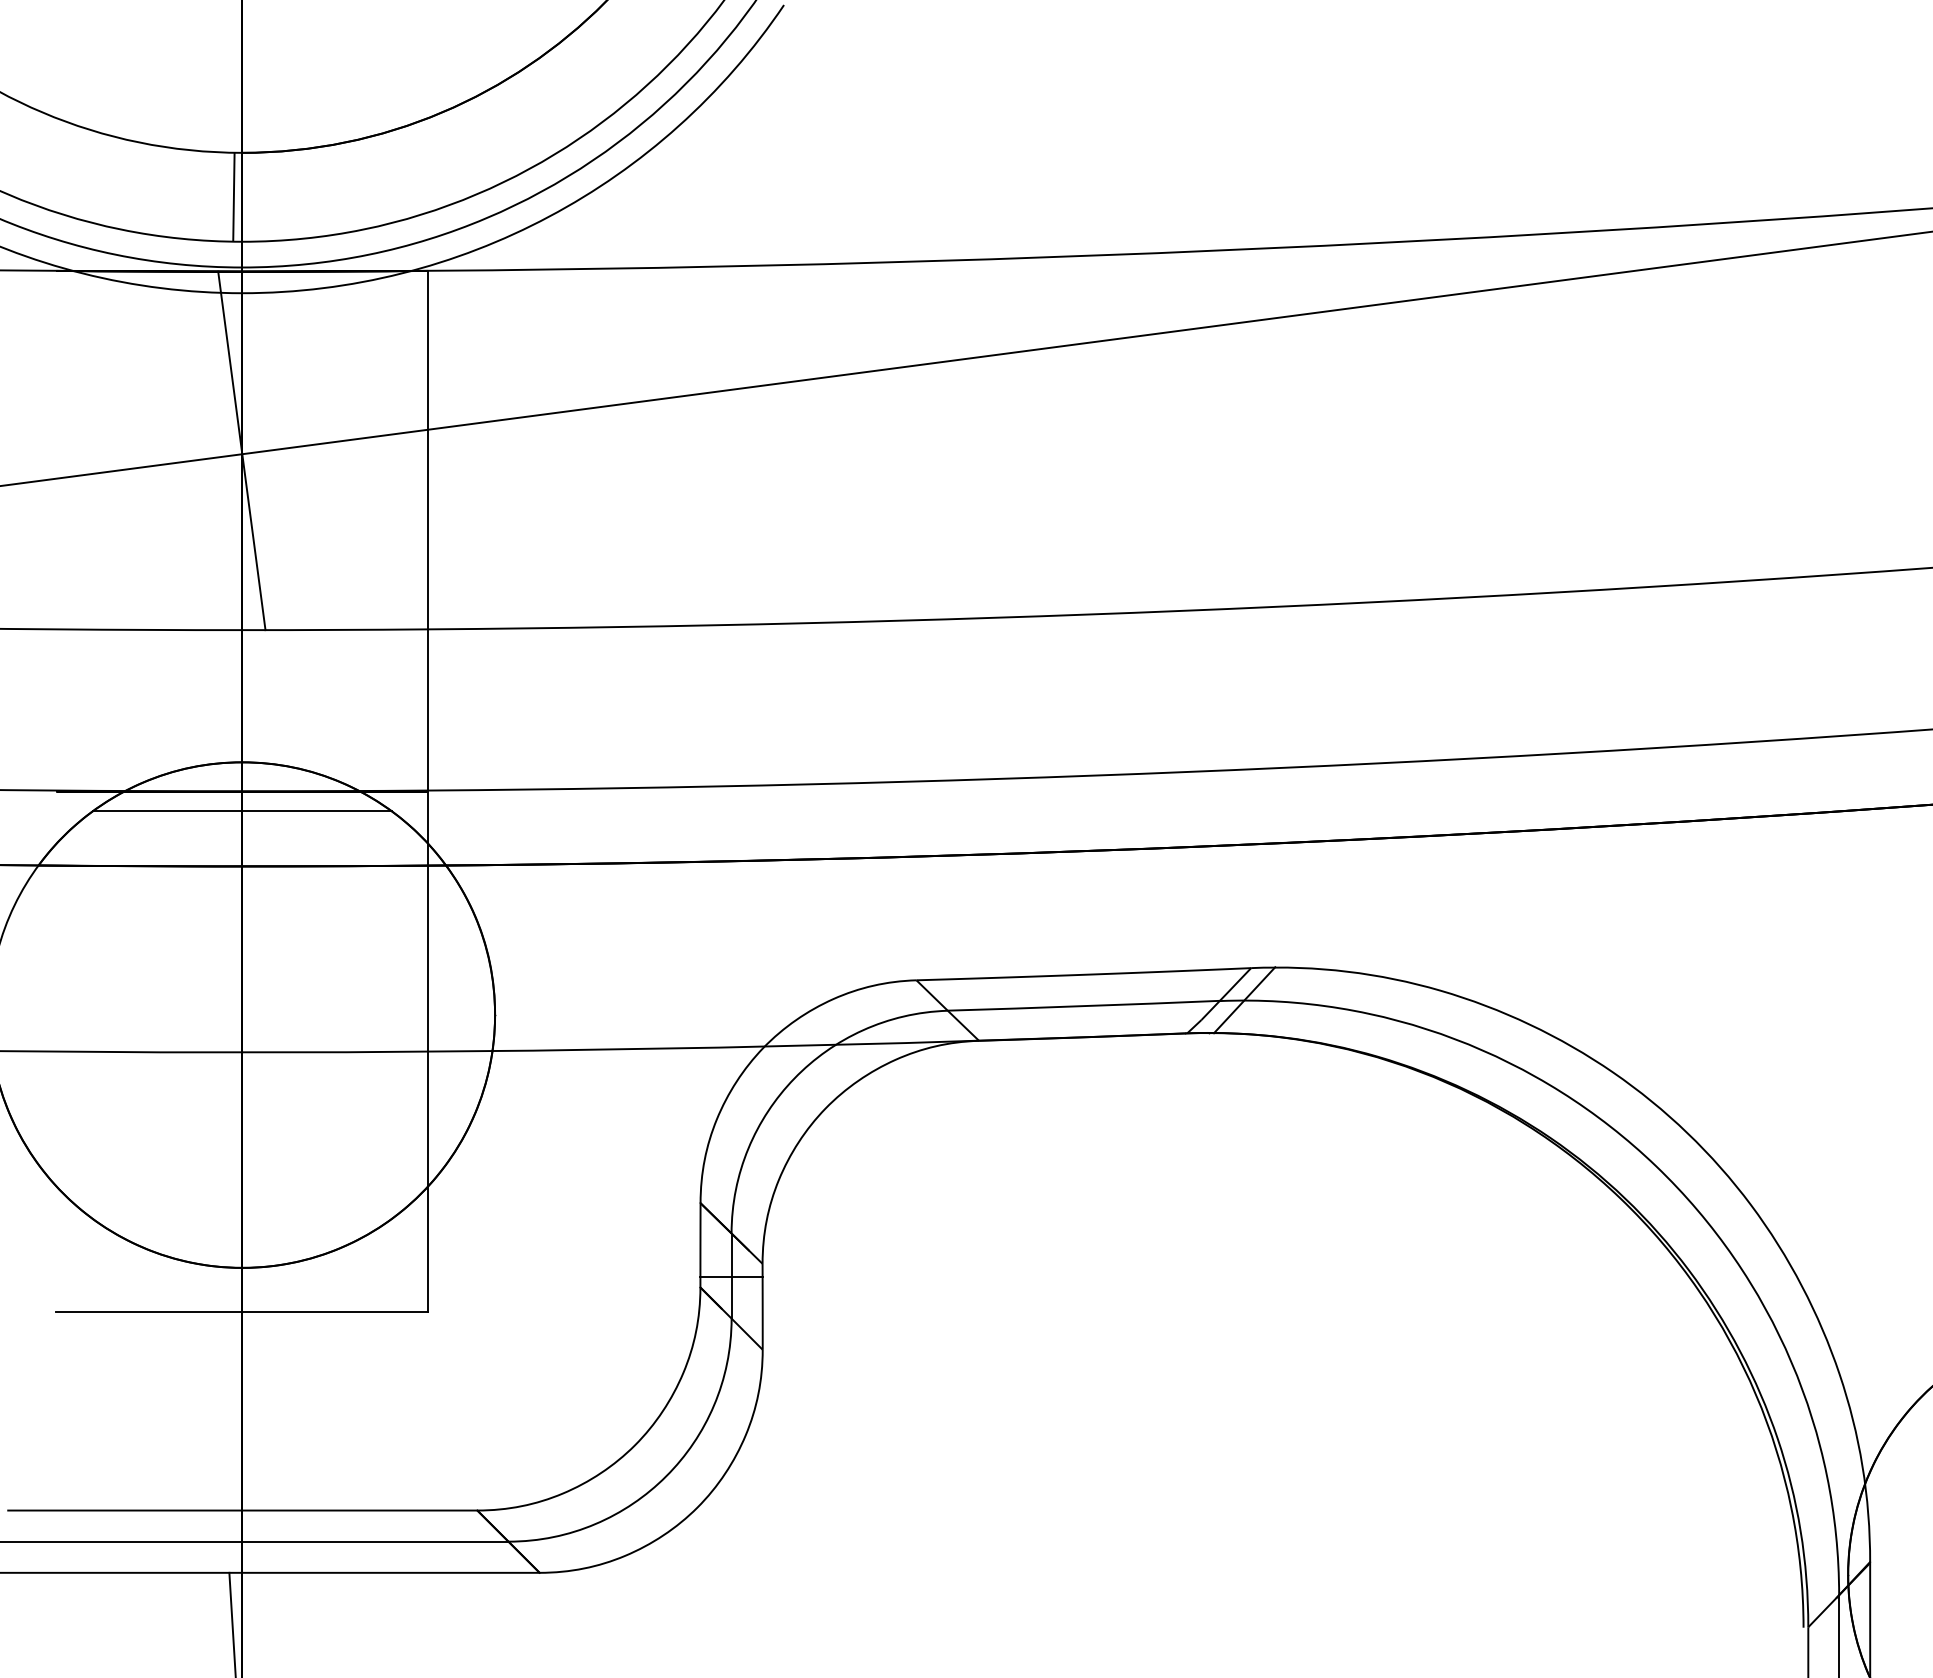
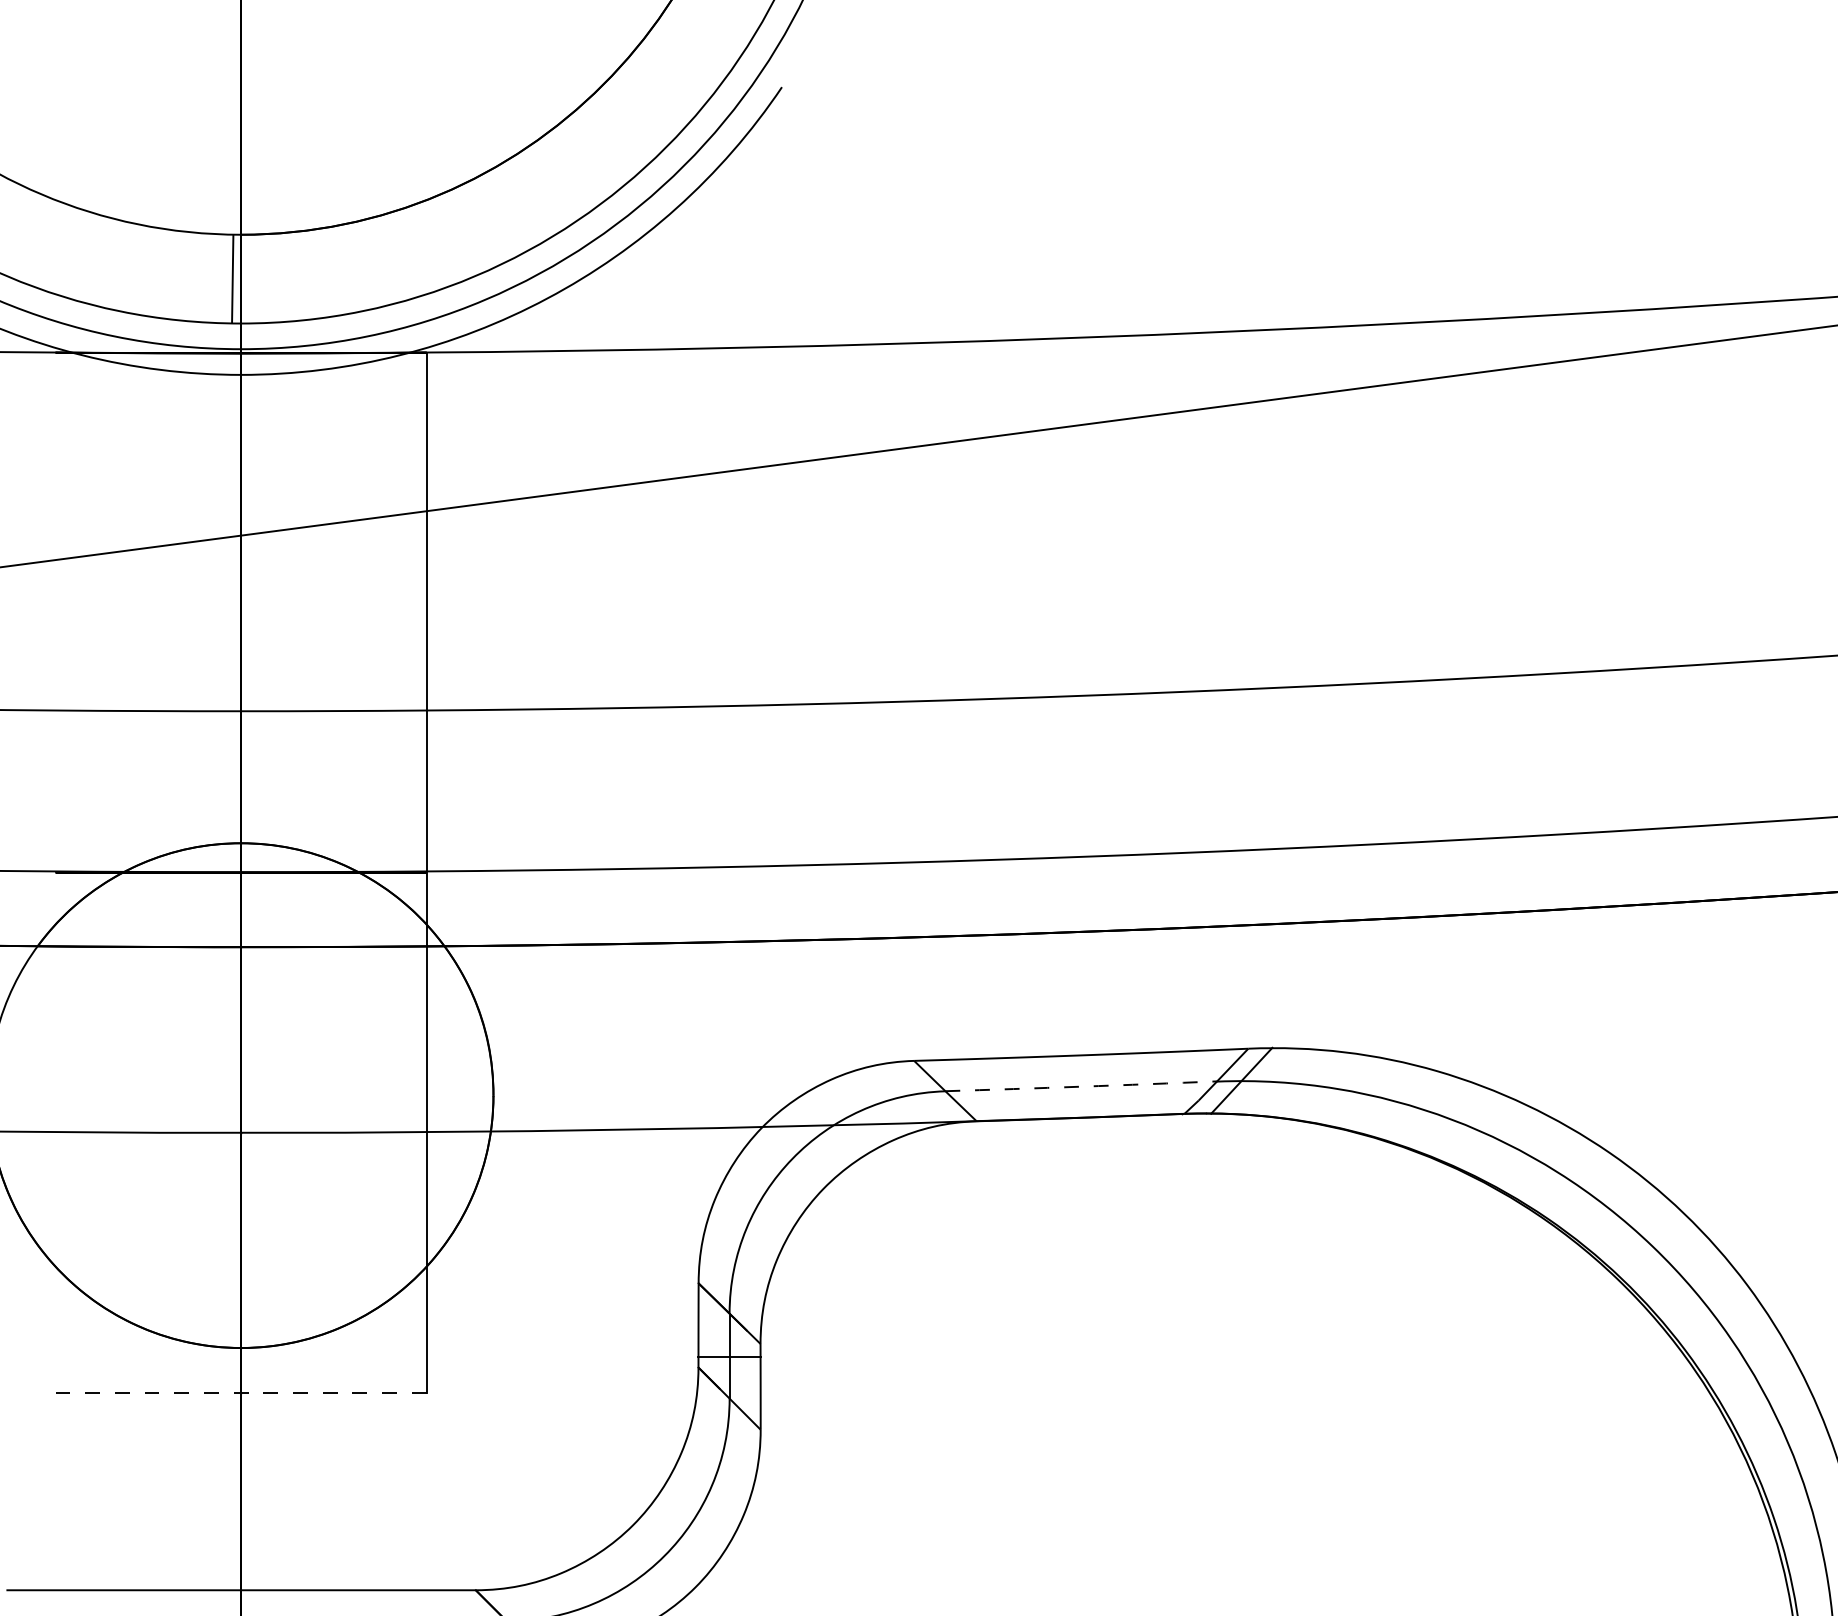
line: (241, 450) -> (240, 531), removed
line: (242, 811) -> (241, 892), removed
arc: (1083, 1006) -> (1080, 1087), solid -> dashed
line: (242, 1312) -> (241, 1392), solid -> dashed

